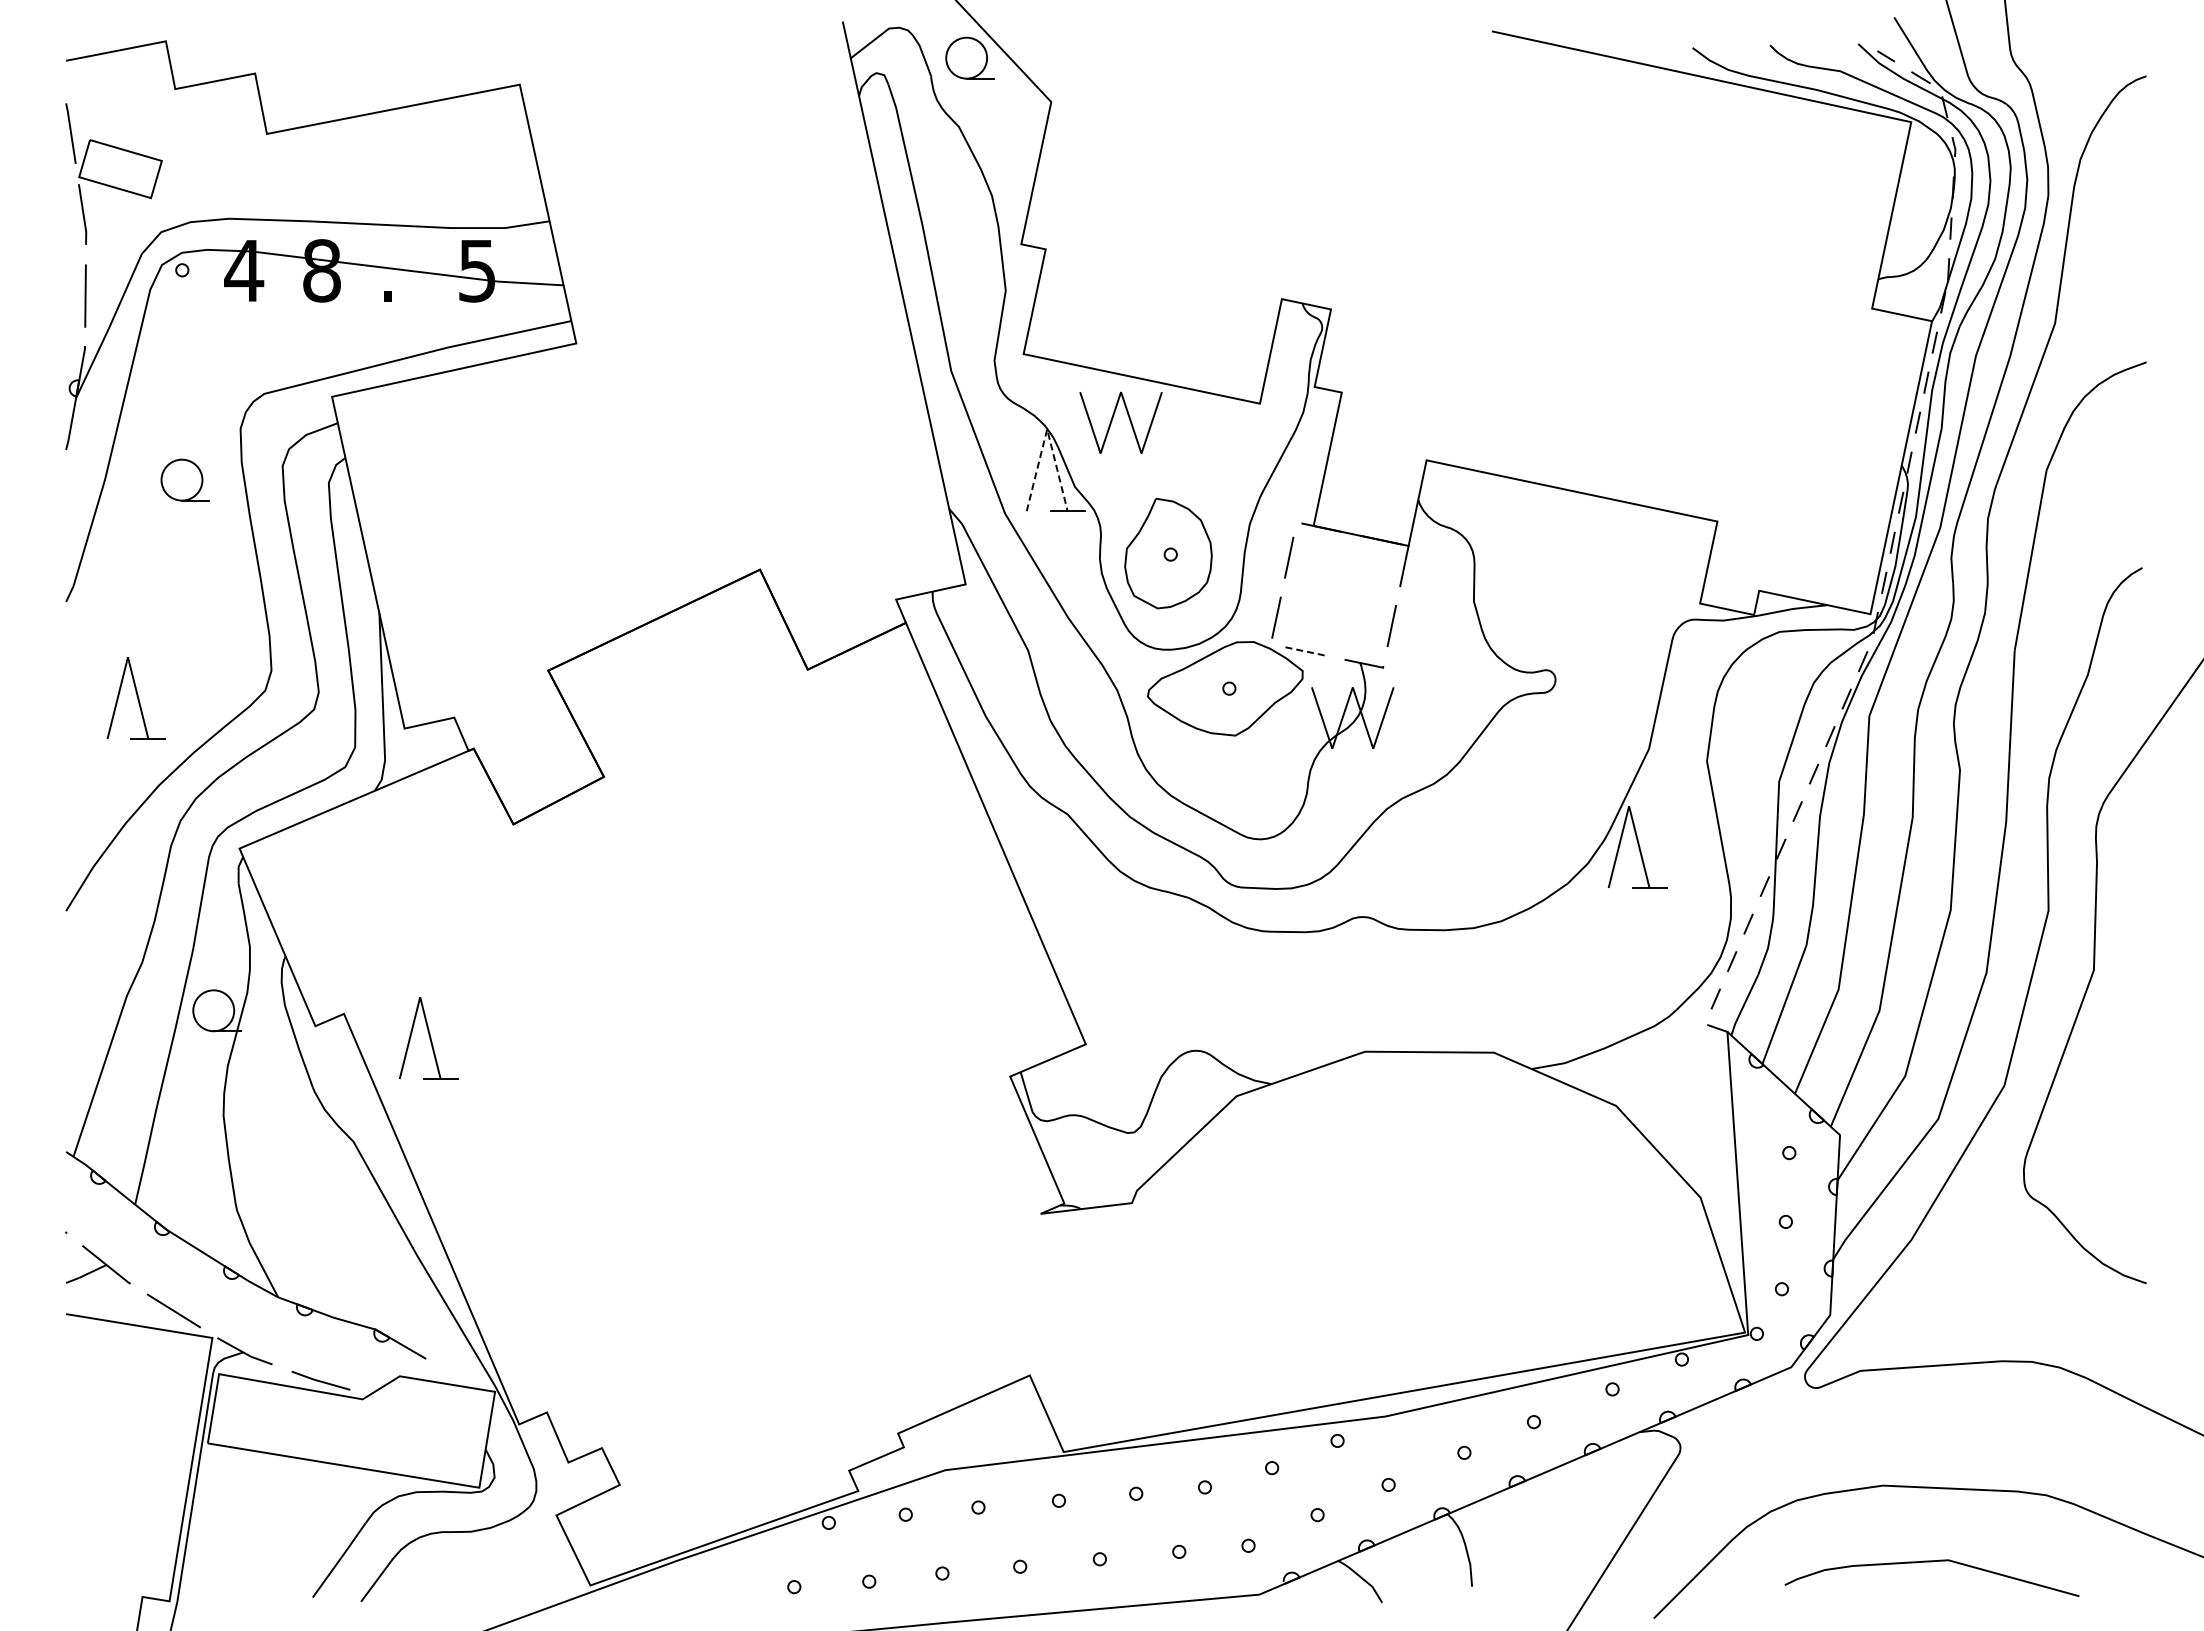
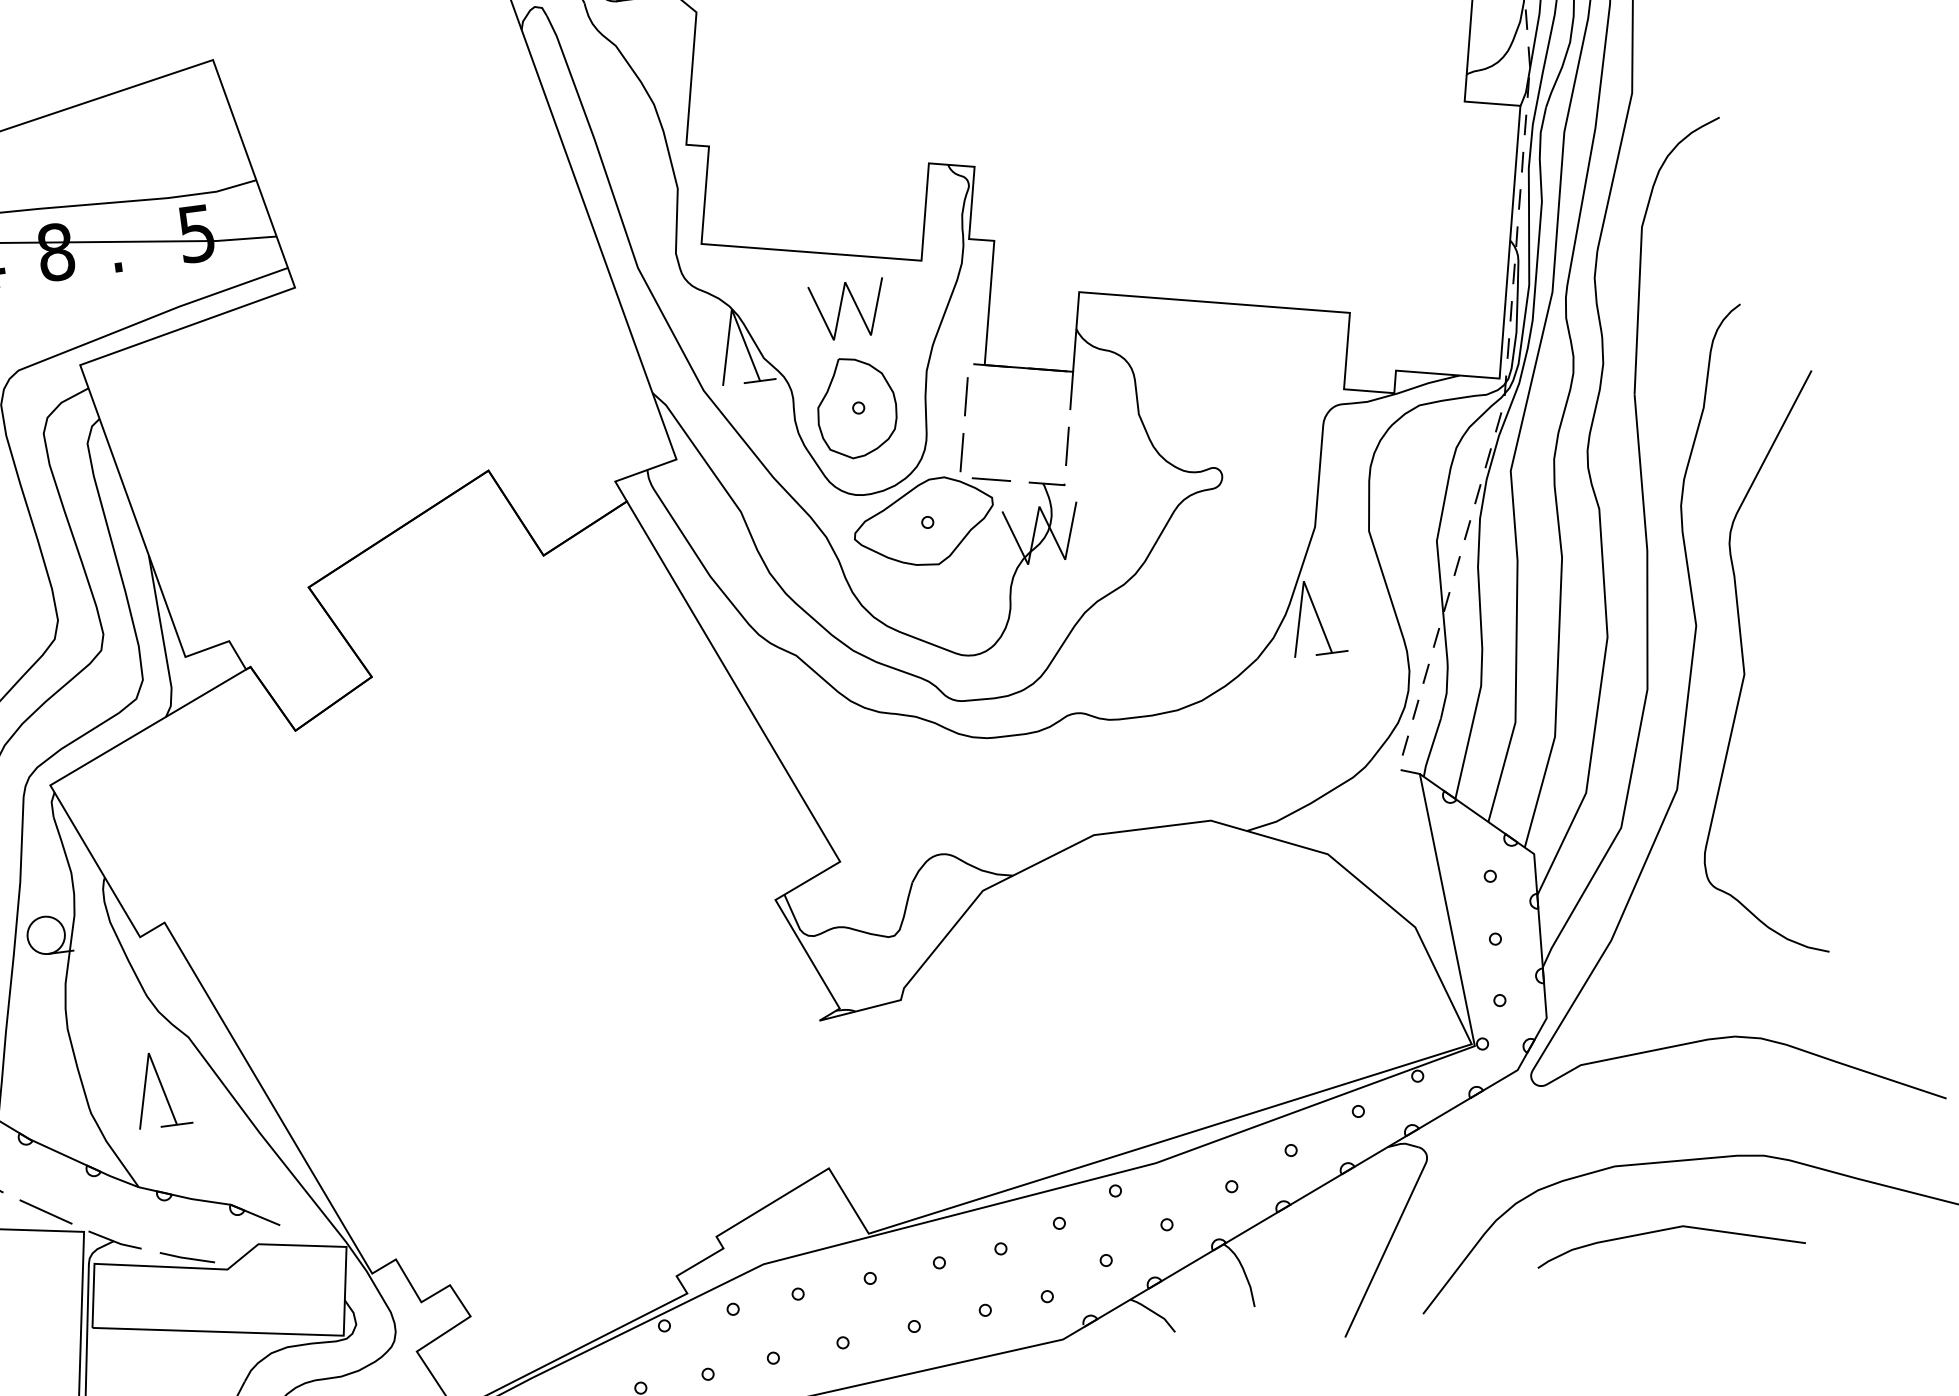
line: (1113, 418) -> (841, 307), moved
line: (1047, 429) -> (732, 309), dashed -> solid
line: (1304, 651) -> (991, 479), dashed -> solid
part: (428, 1038) -> (161, 1089), moved

